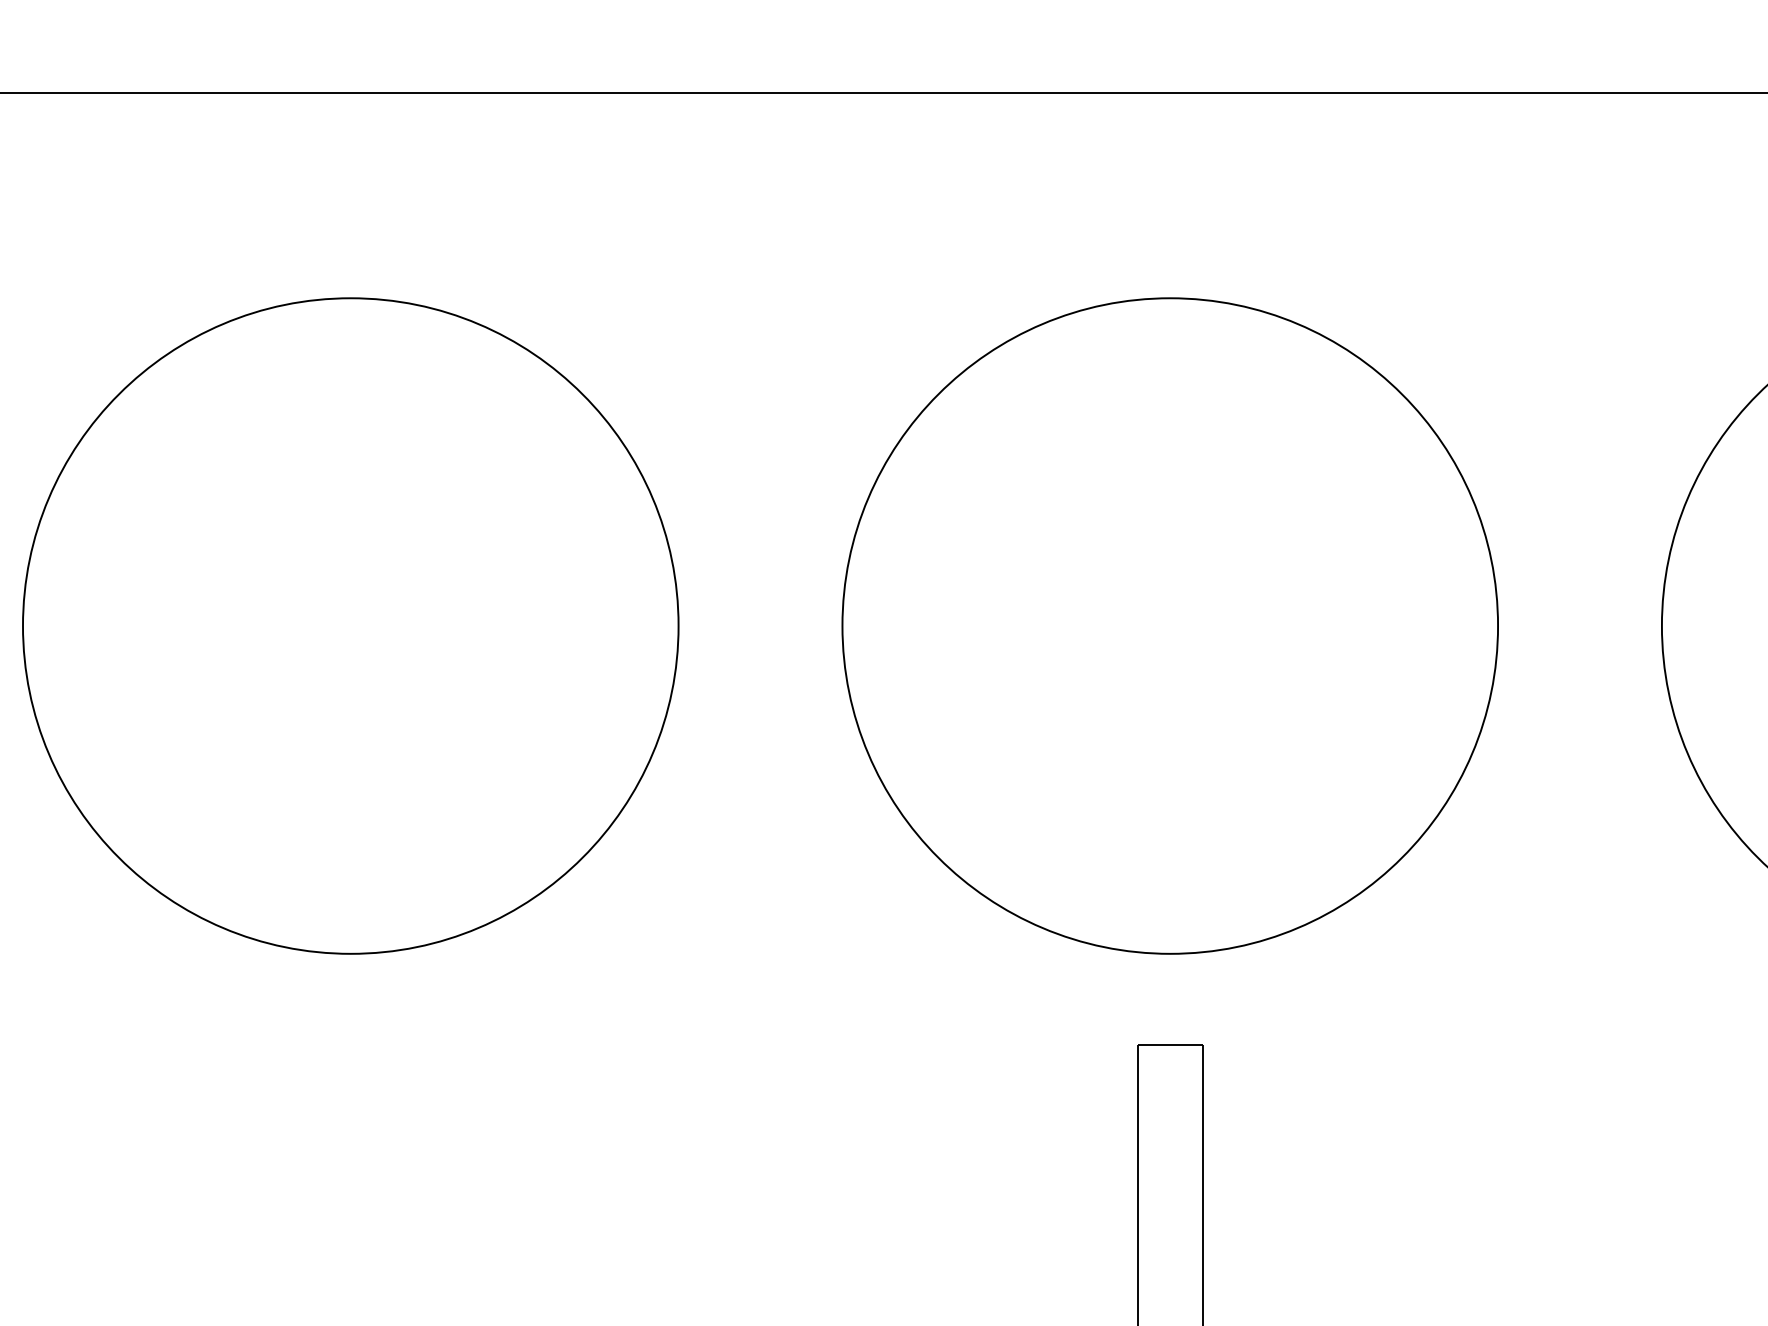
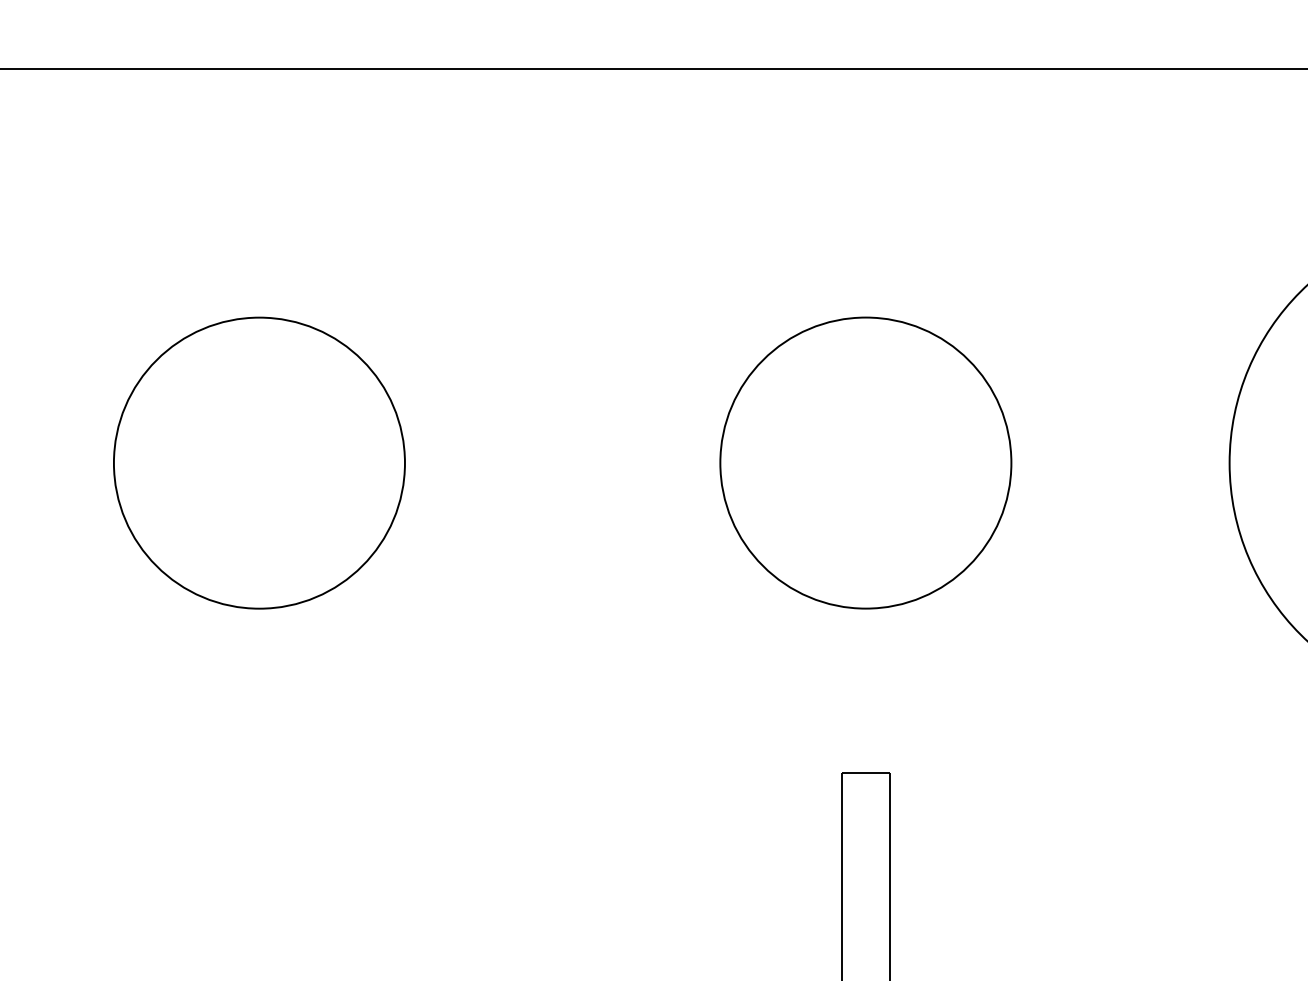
circle: (350, 625) -> (259, 462), size x0.6
circle: (1169, 625) -> (865, 462), size x0.6

